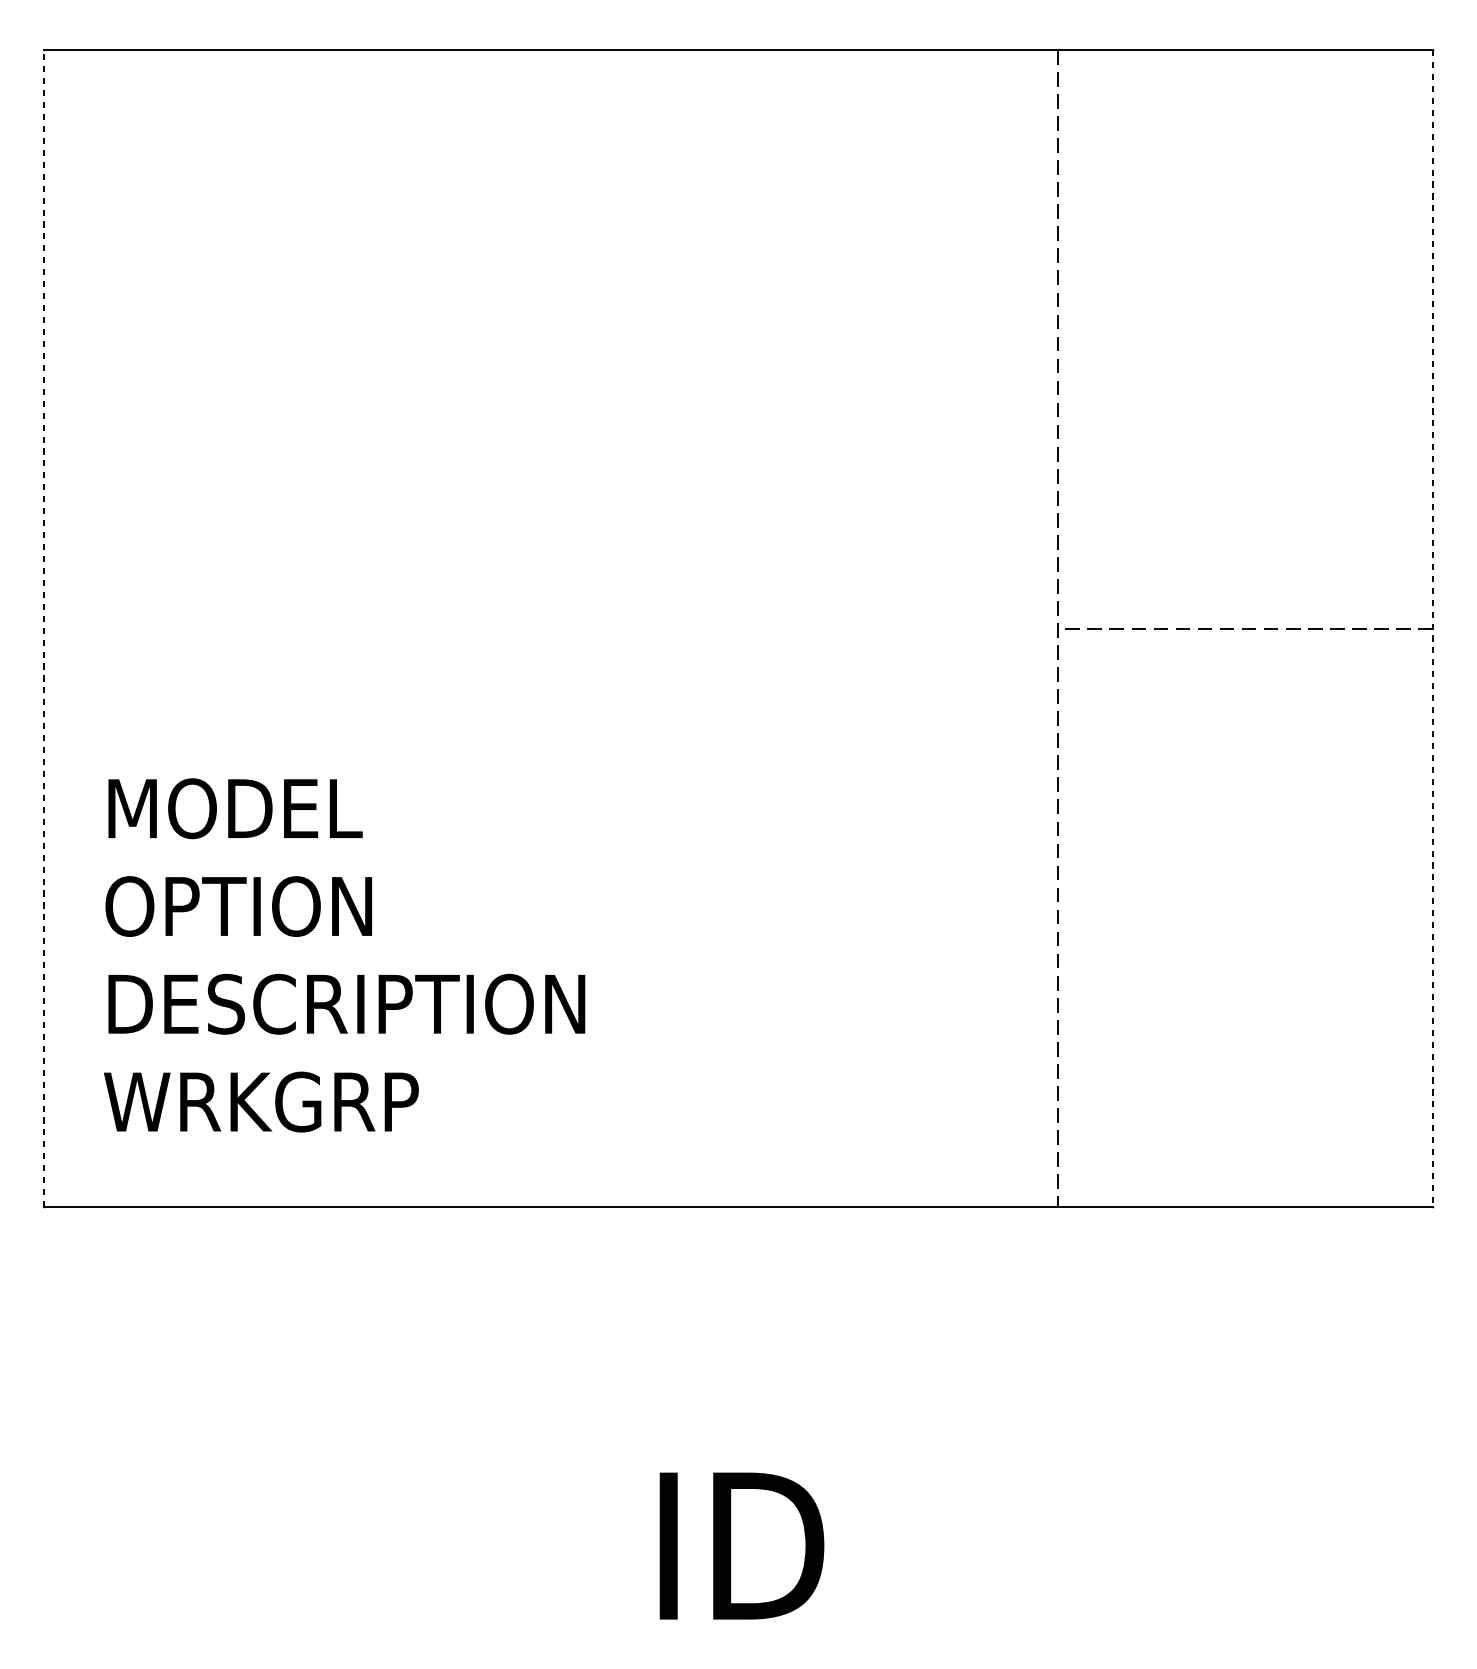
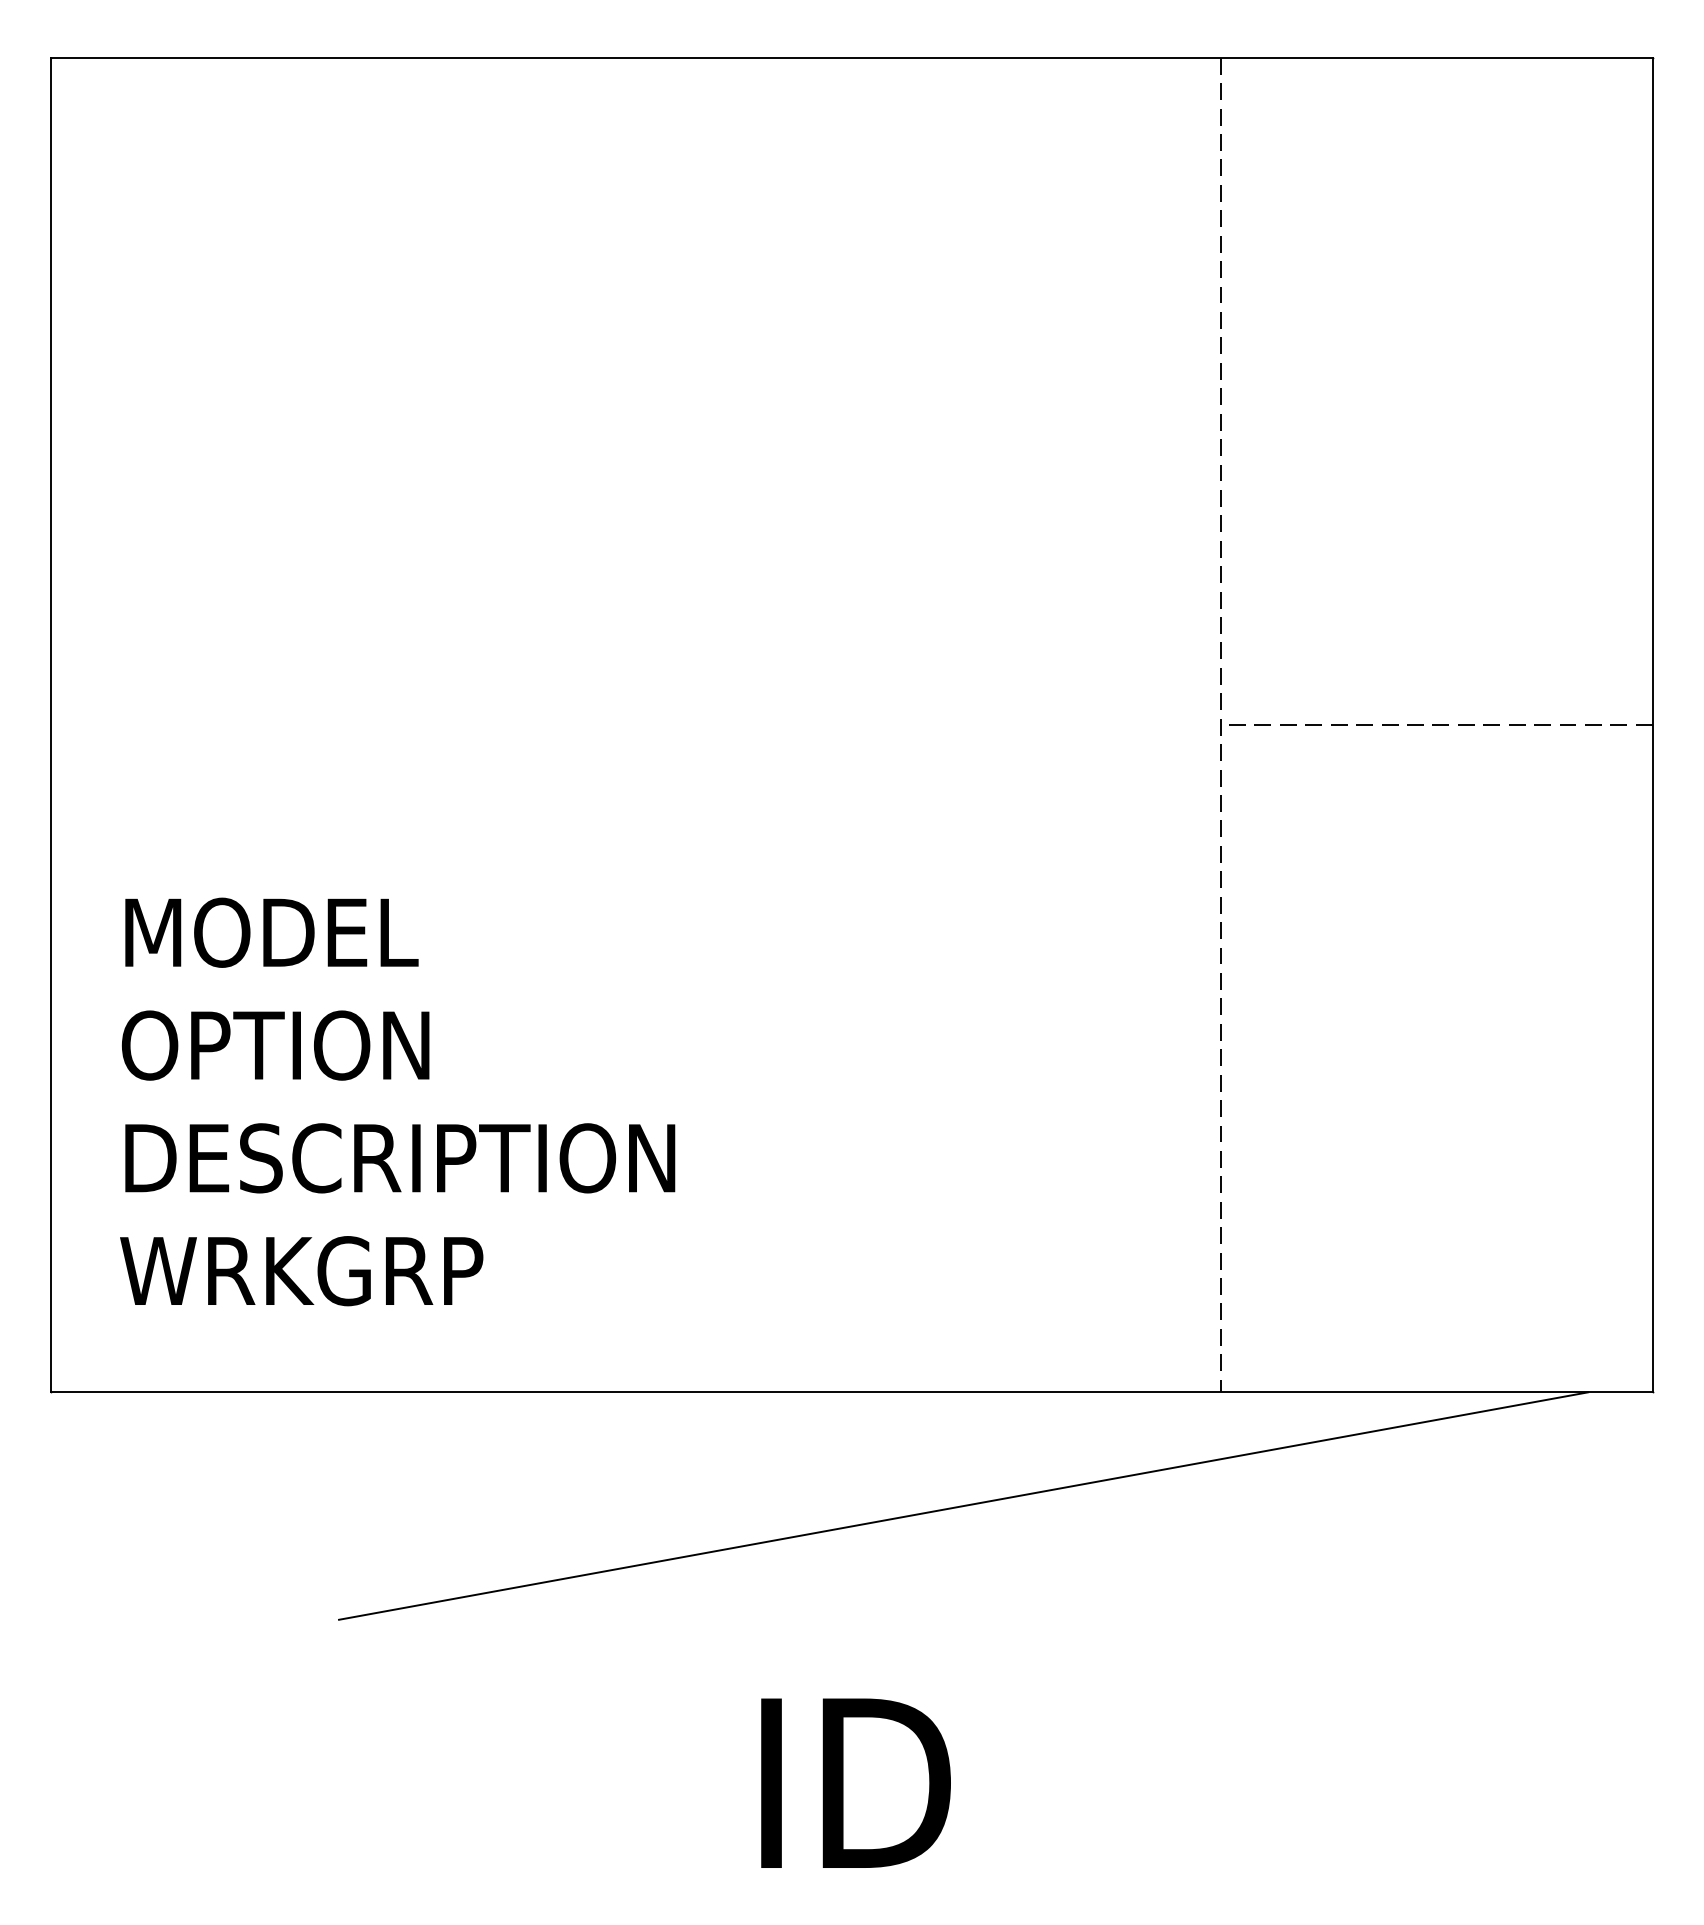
line: (44, 628) -> (51, 724), dashed -> solid
line: (1432, 629) -> (1652, 725), dashed -> solid
line: (835, 1305) -> (963, 1505), added

